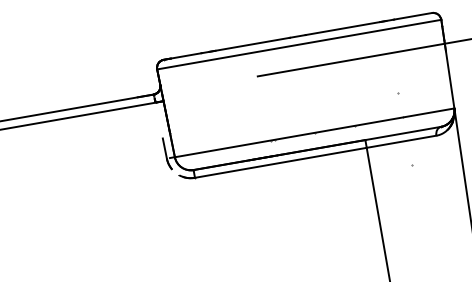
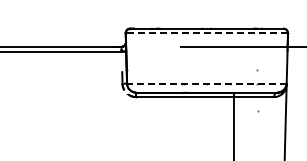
line: (298, 45) -> (206, 33), solid -> dashed
line: (313, 132) -> (206, 83), solid -> dashed

